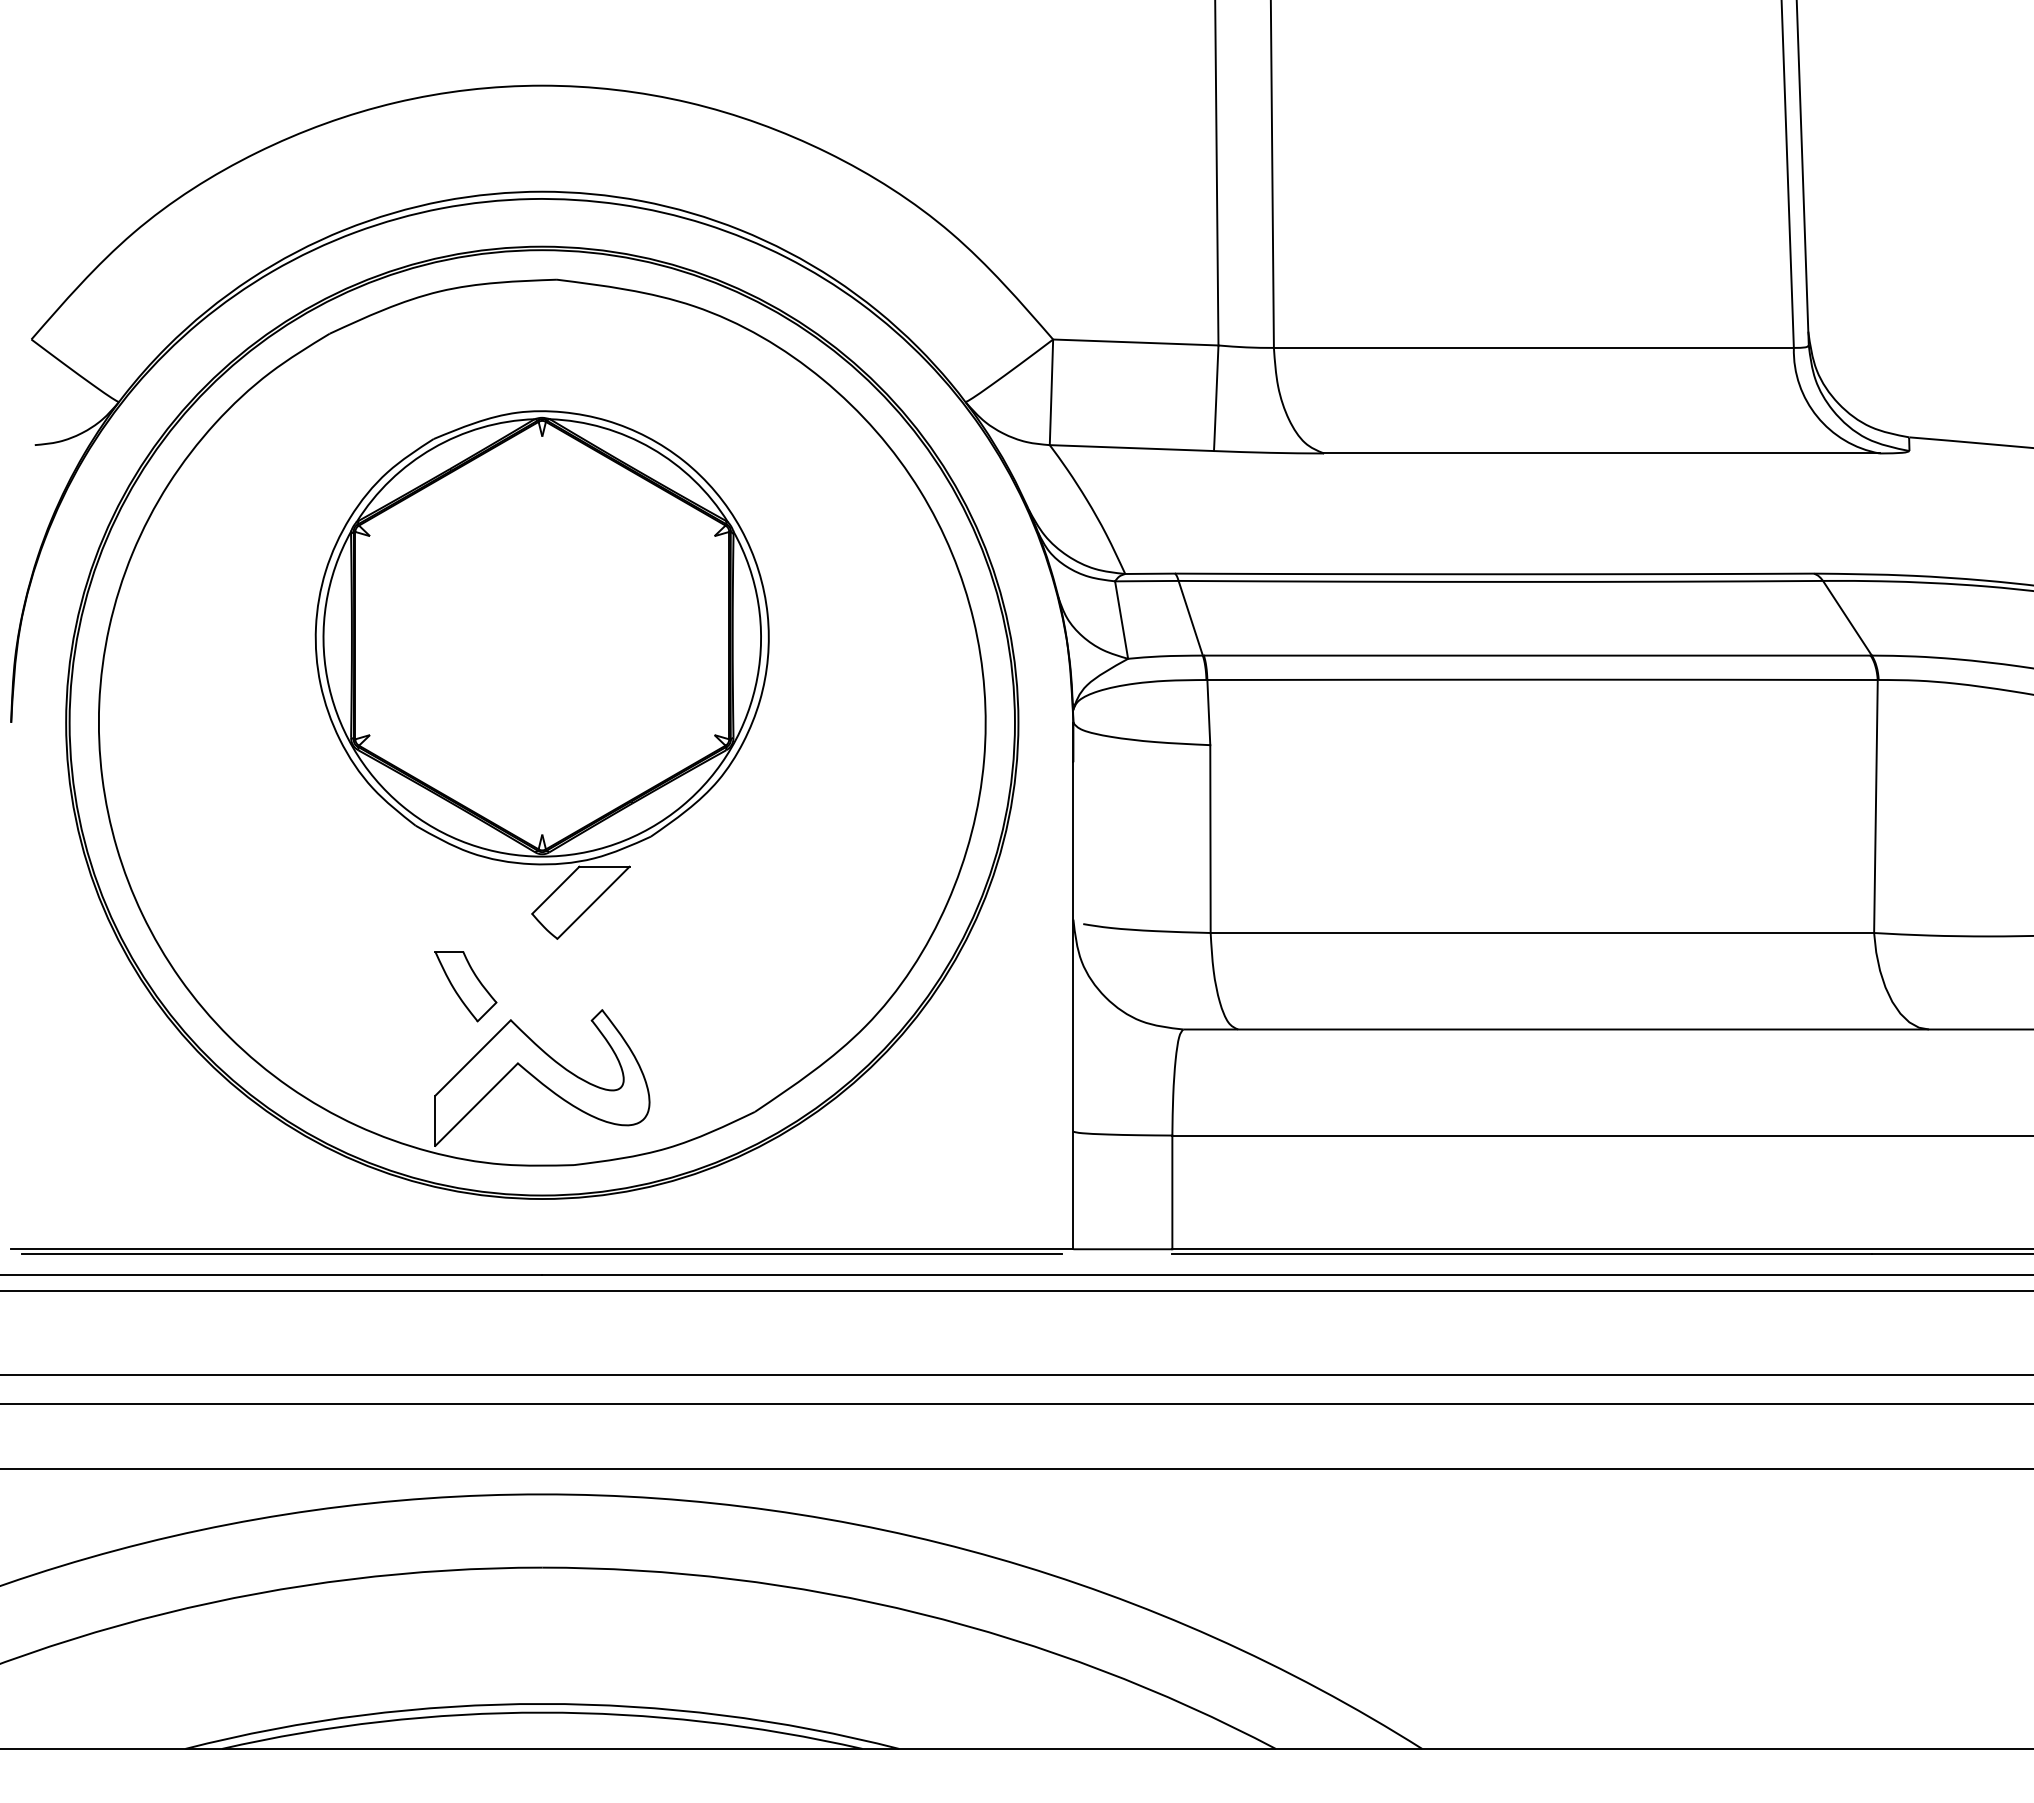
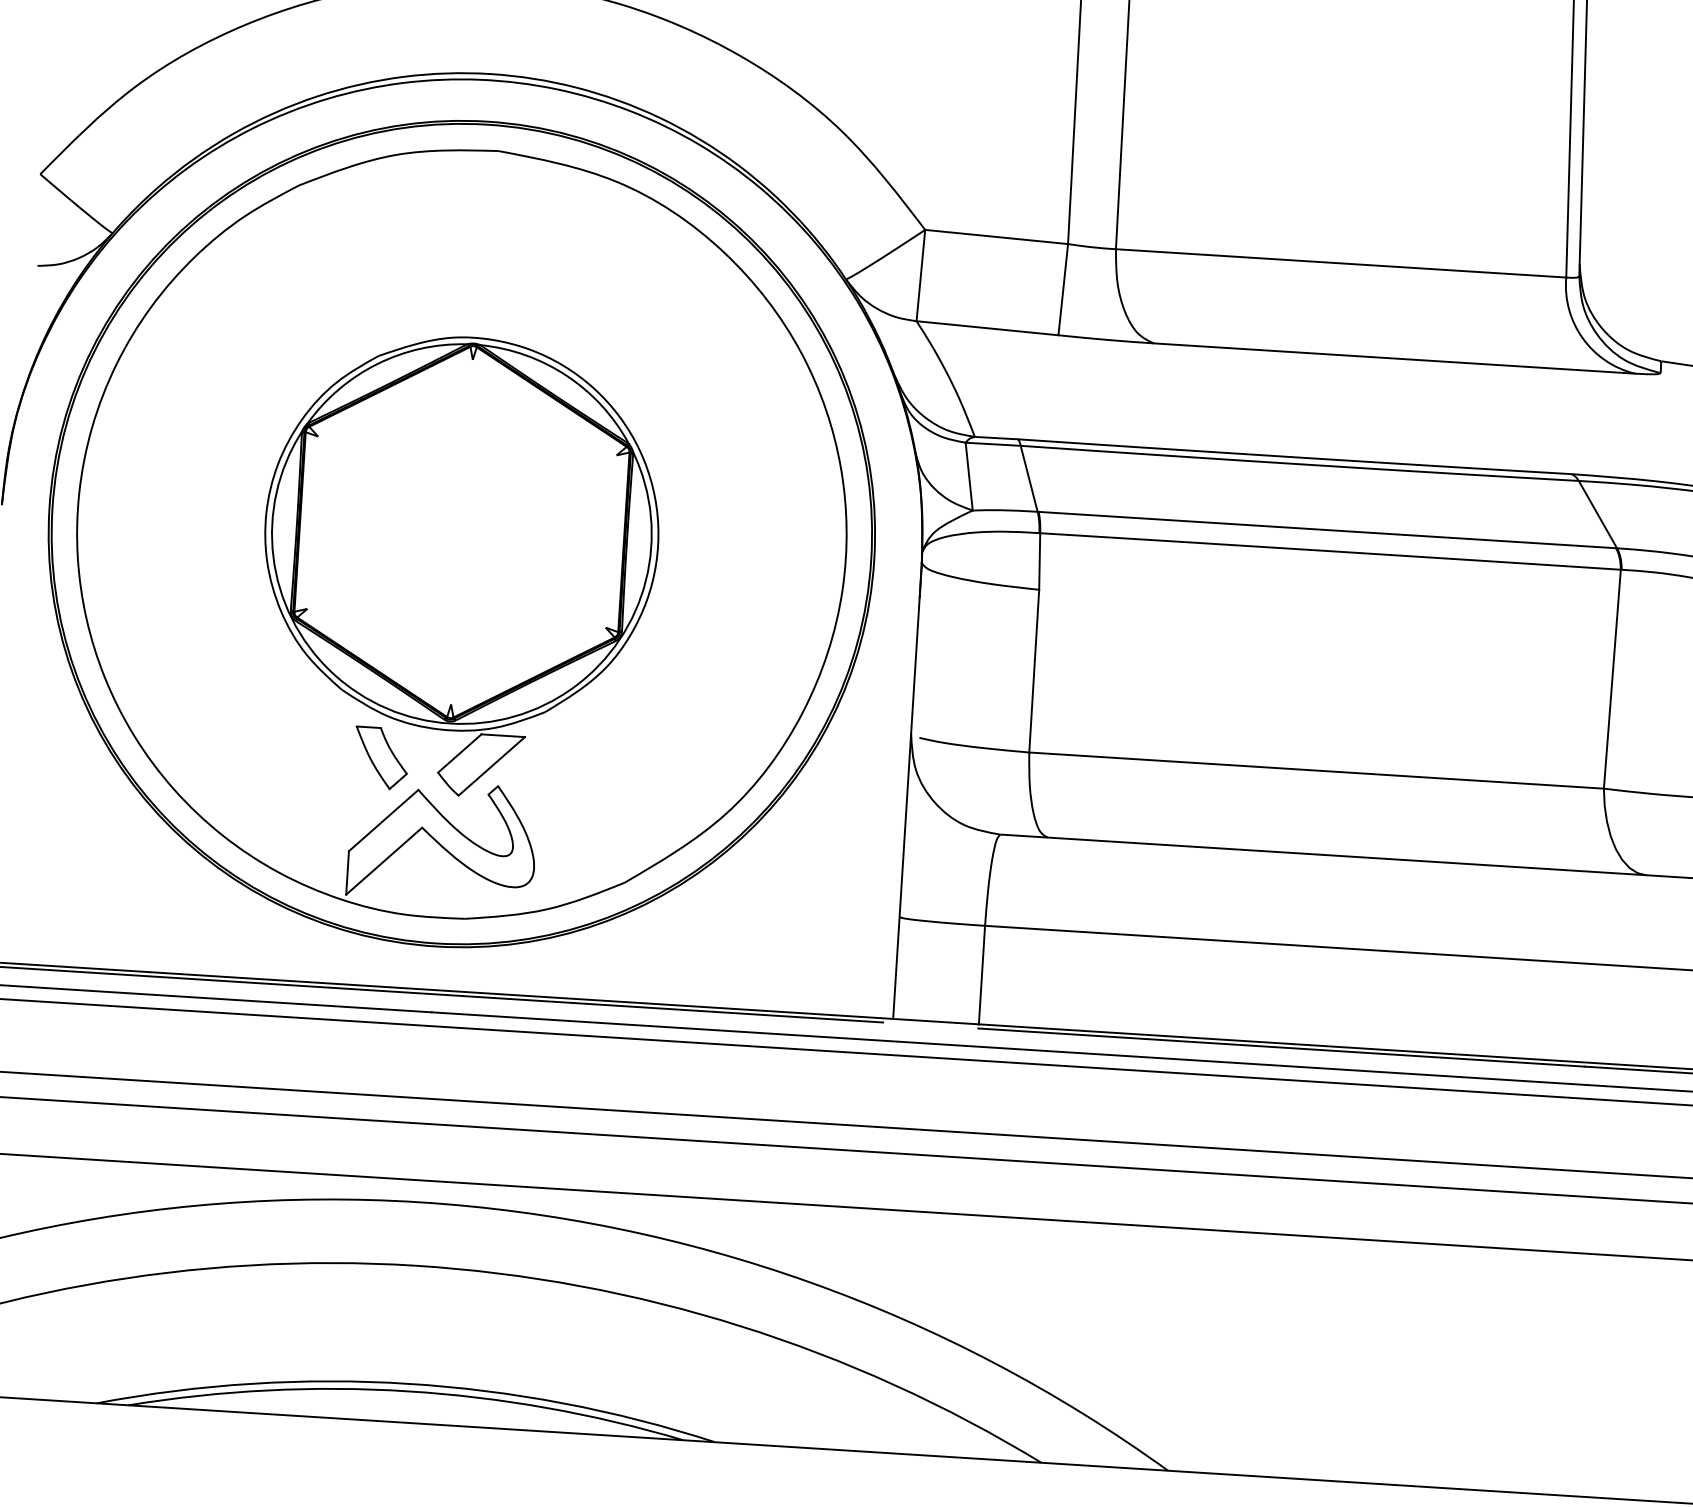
part: (541, 674) -> (459, 565), moved

